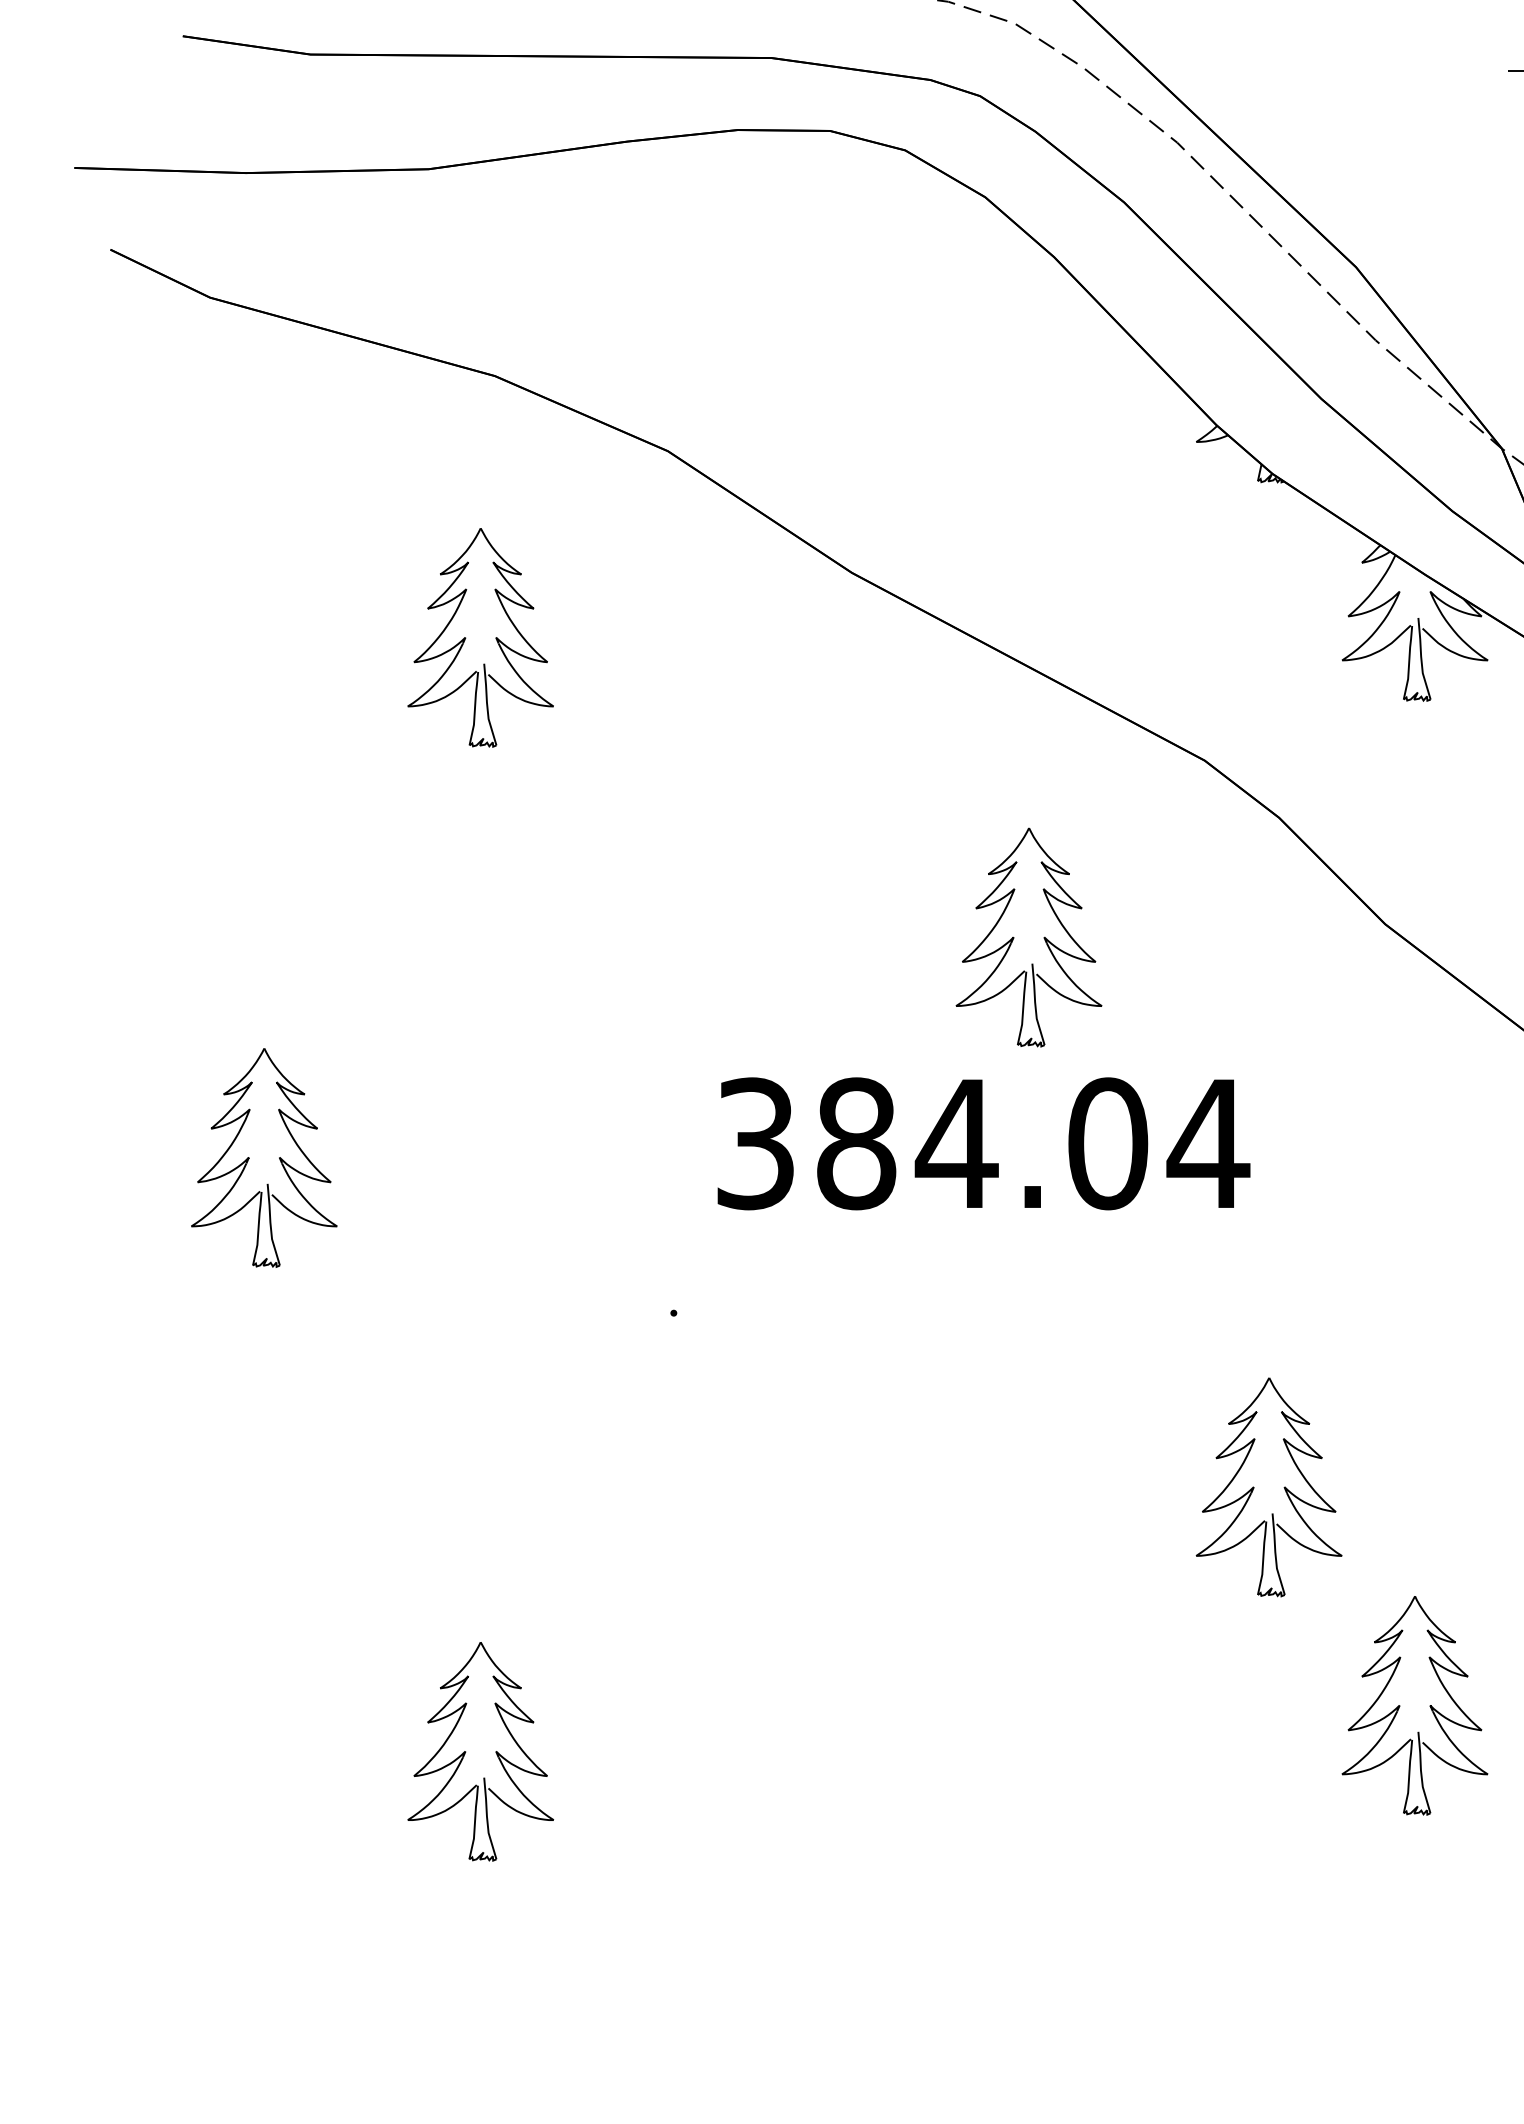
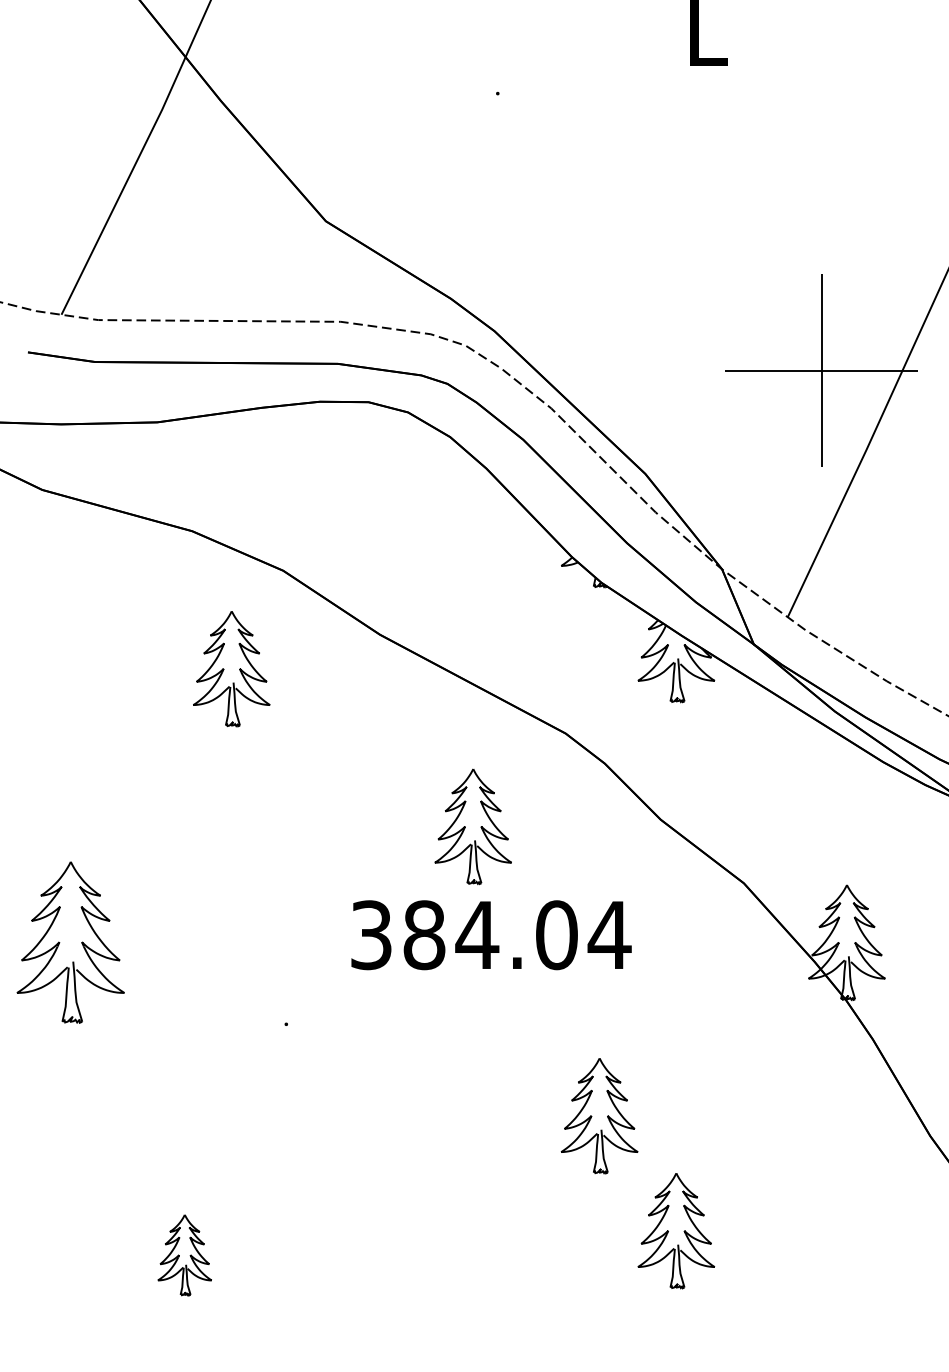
part: (480, 638) -> (231, 669), moved
text: (983, 1144) -> (491, 935), moved
part: (263, 1157) -> (70, 942), size x1.4
part: (480, 1752) -> (184, 1255), size x0.7

